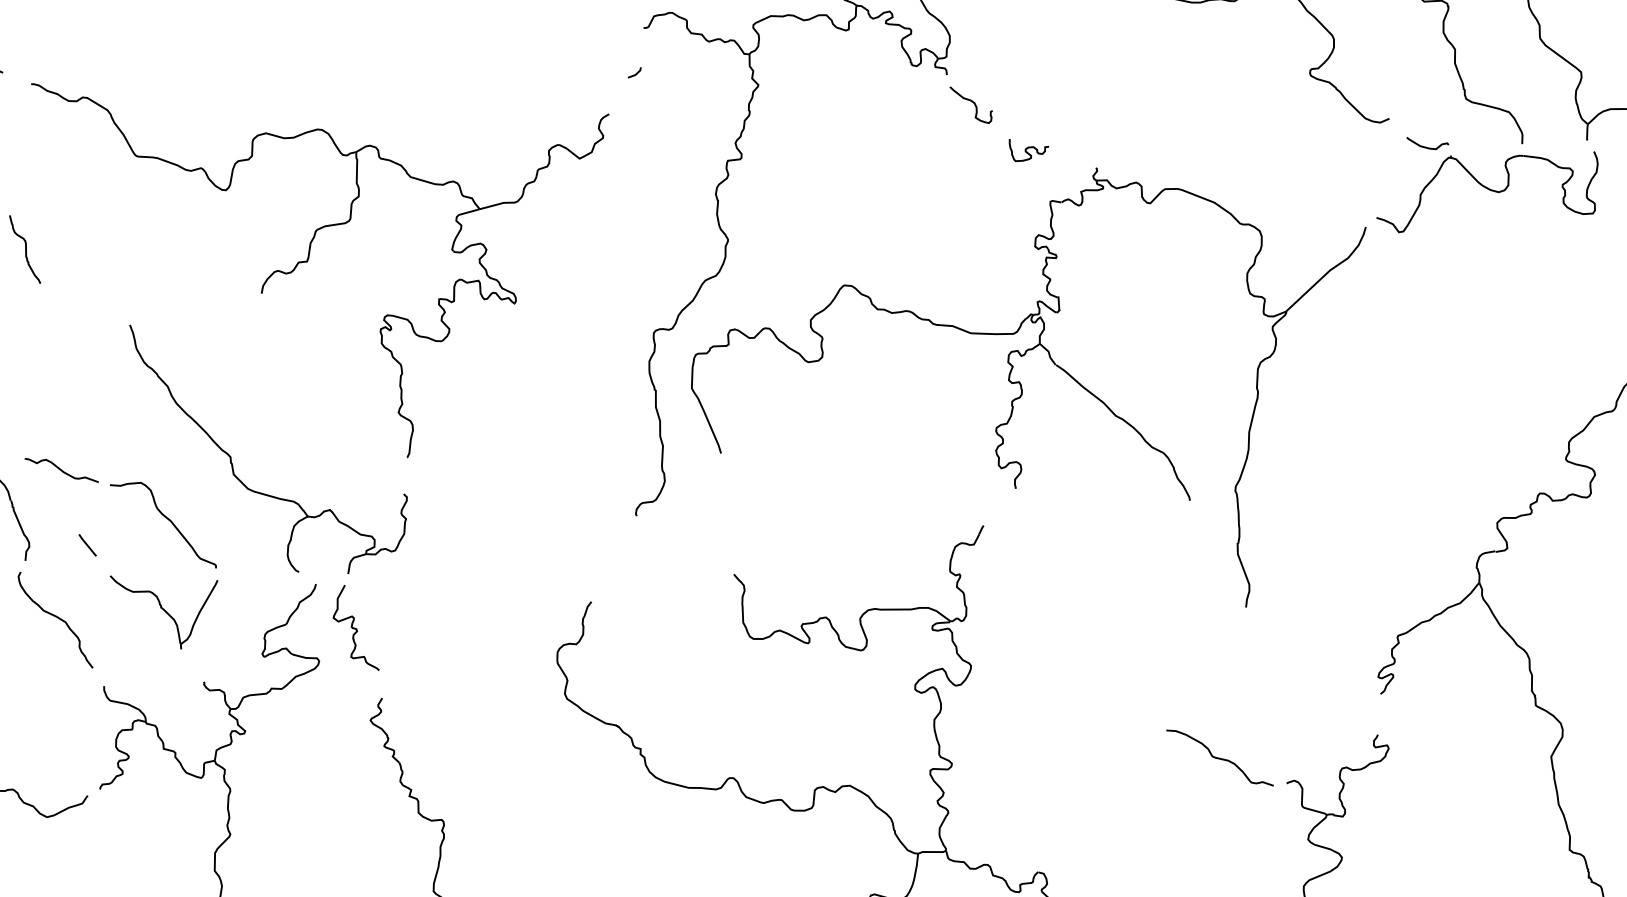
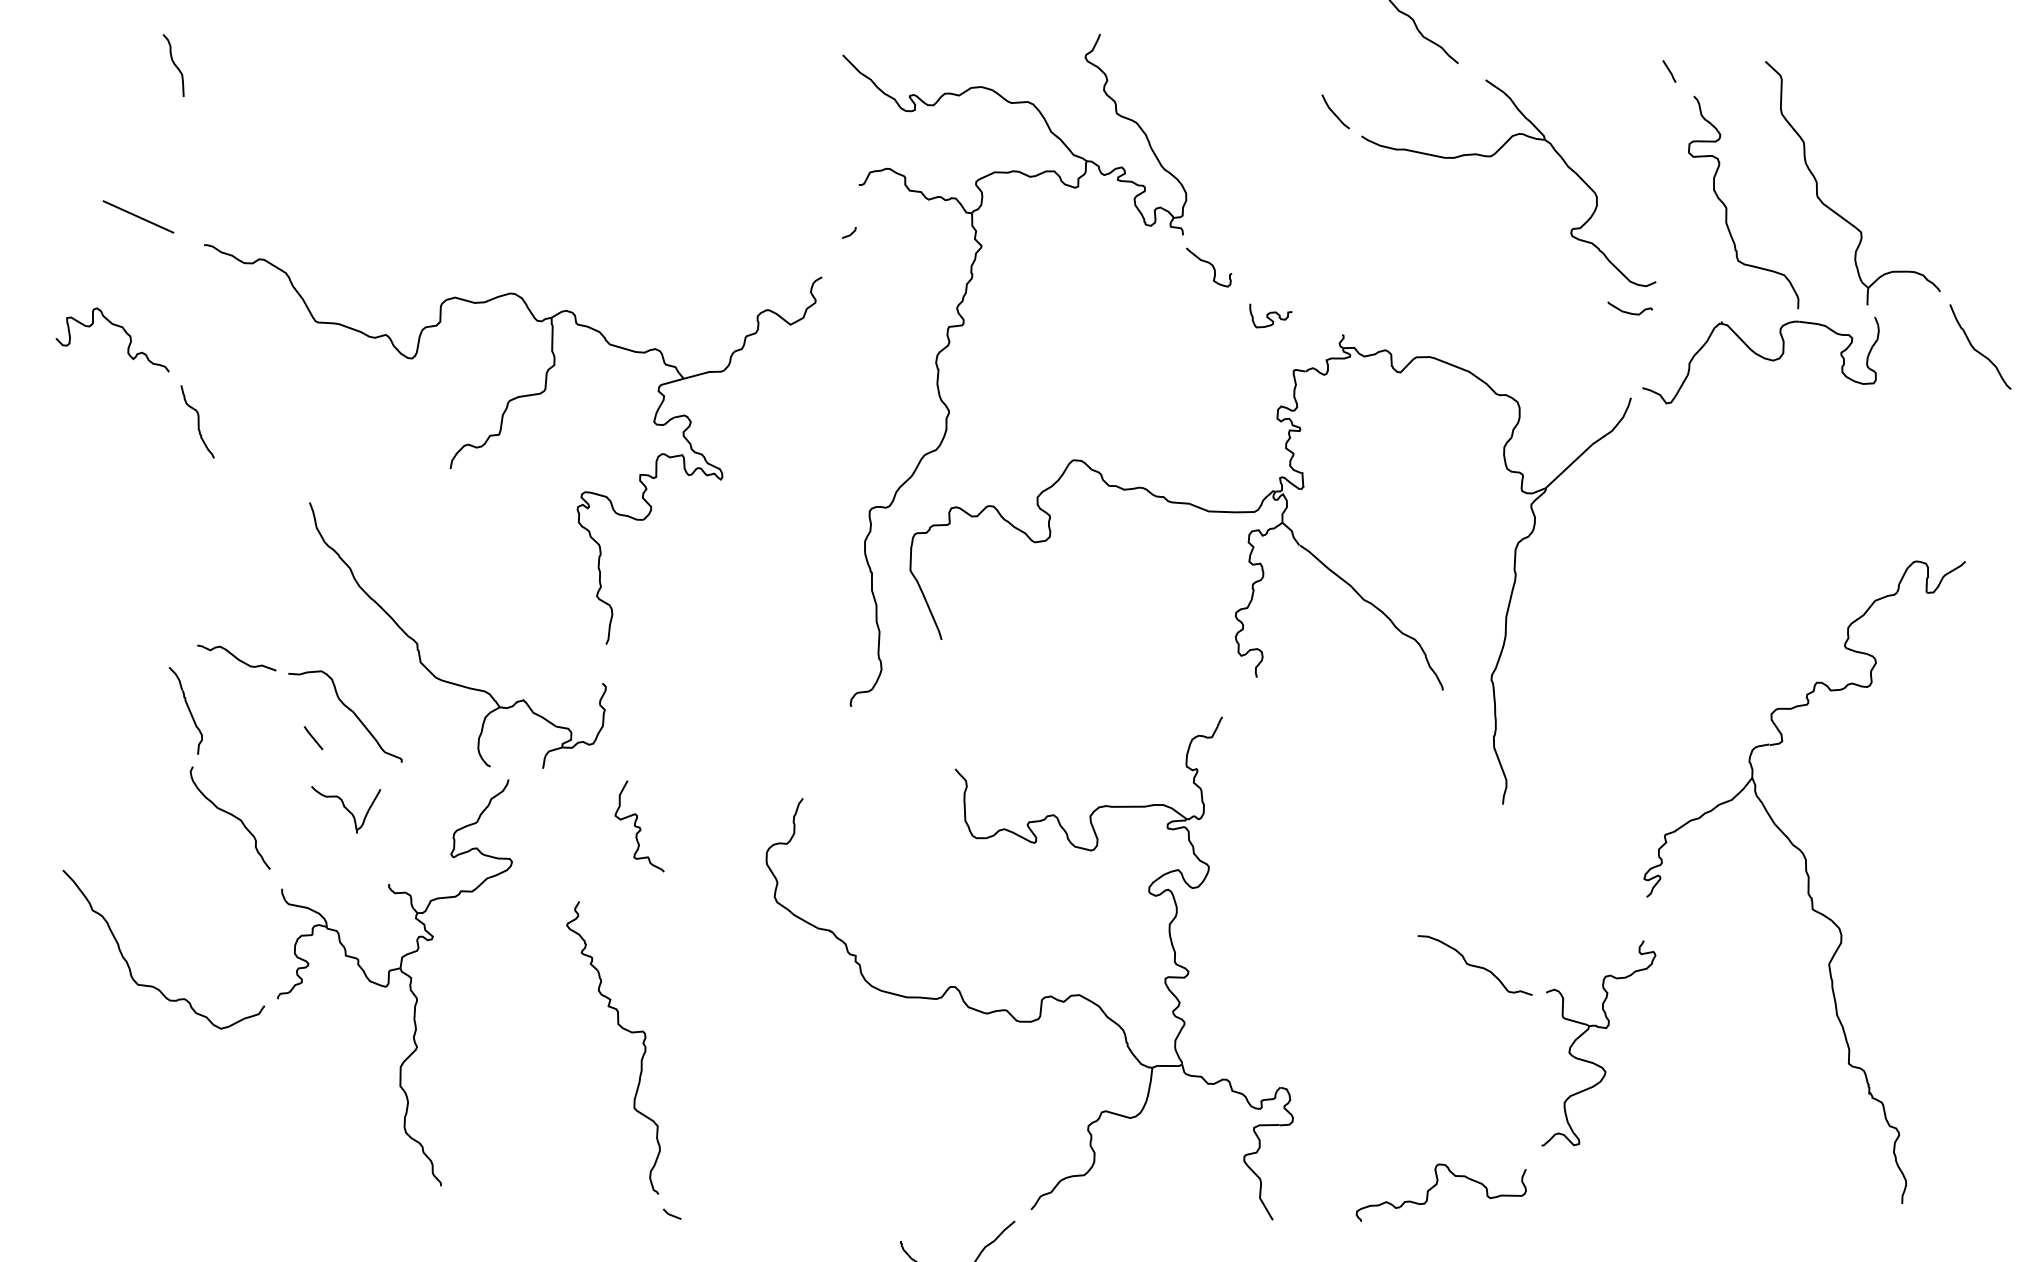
curve: (1425, 146) -> (1627, 311), moved
line: (87, 545) -> (313, 738), moved
part: (163, 612) -> (345, 809), size x0.6
curve: (356, 628) -> (639, 826), moved

